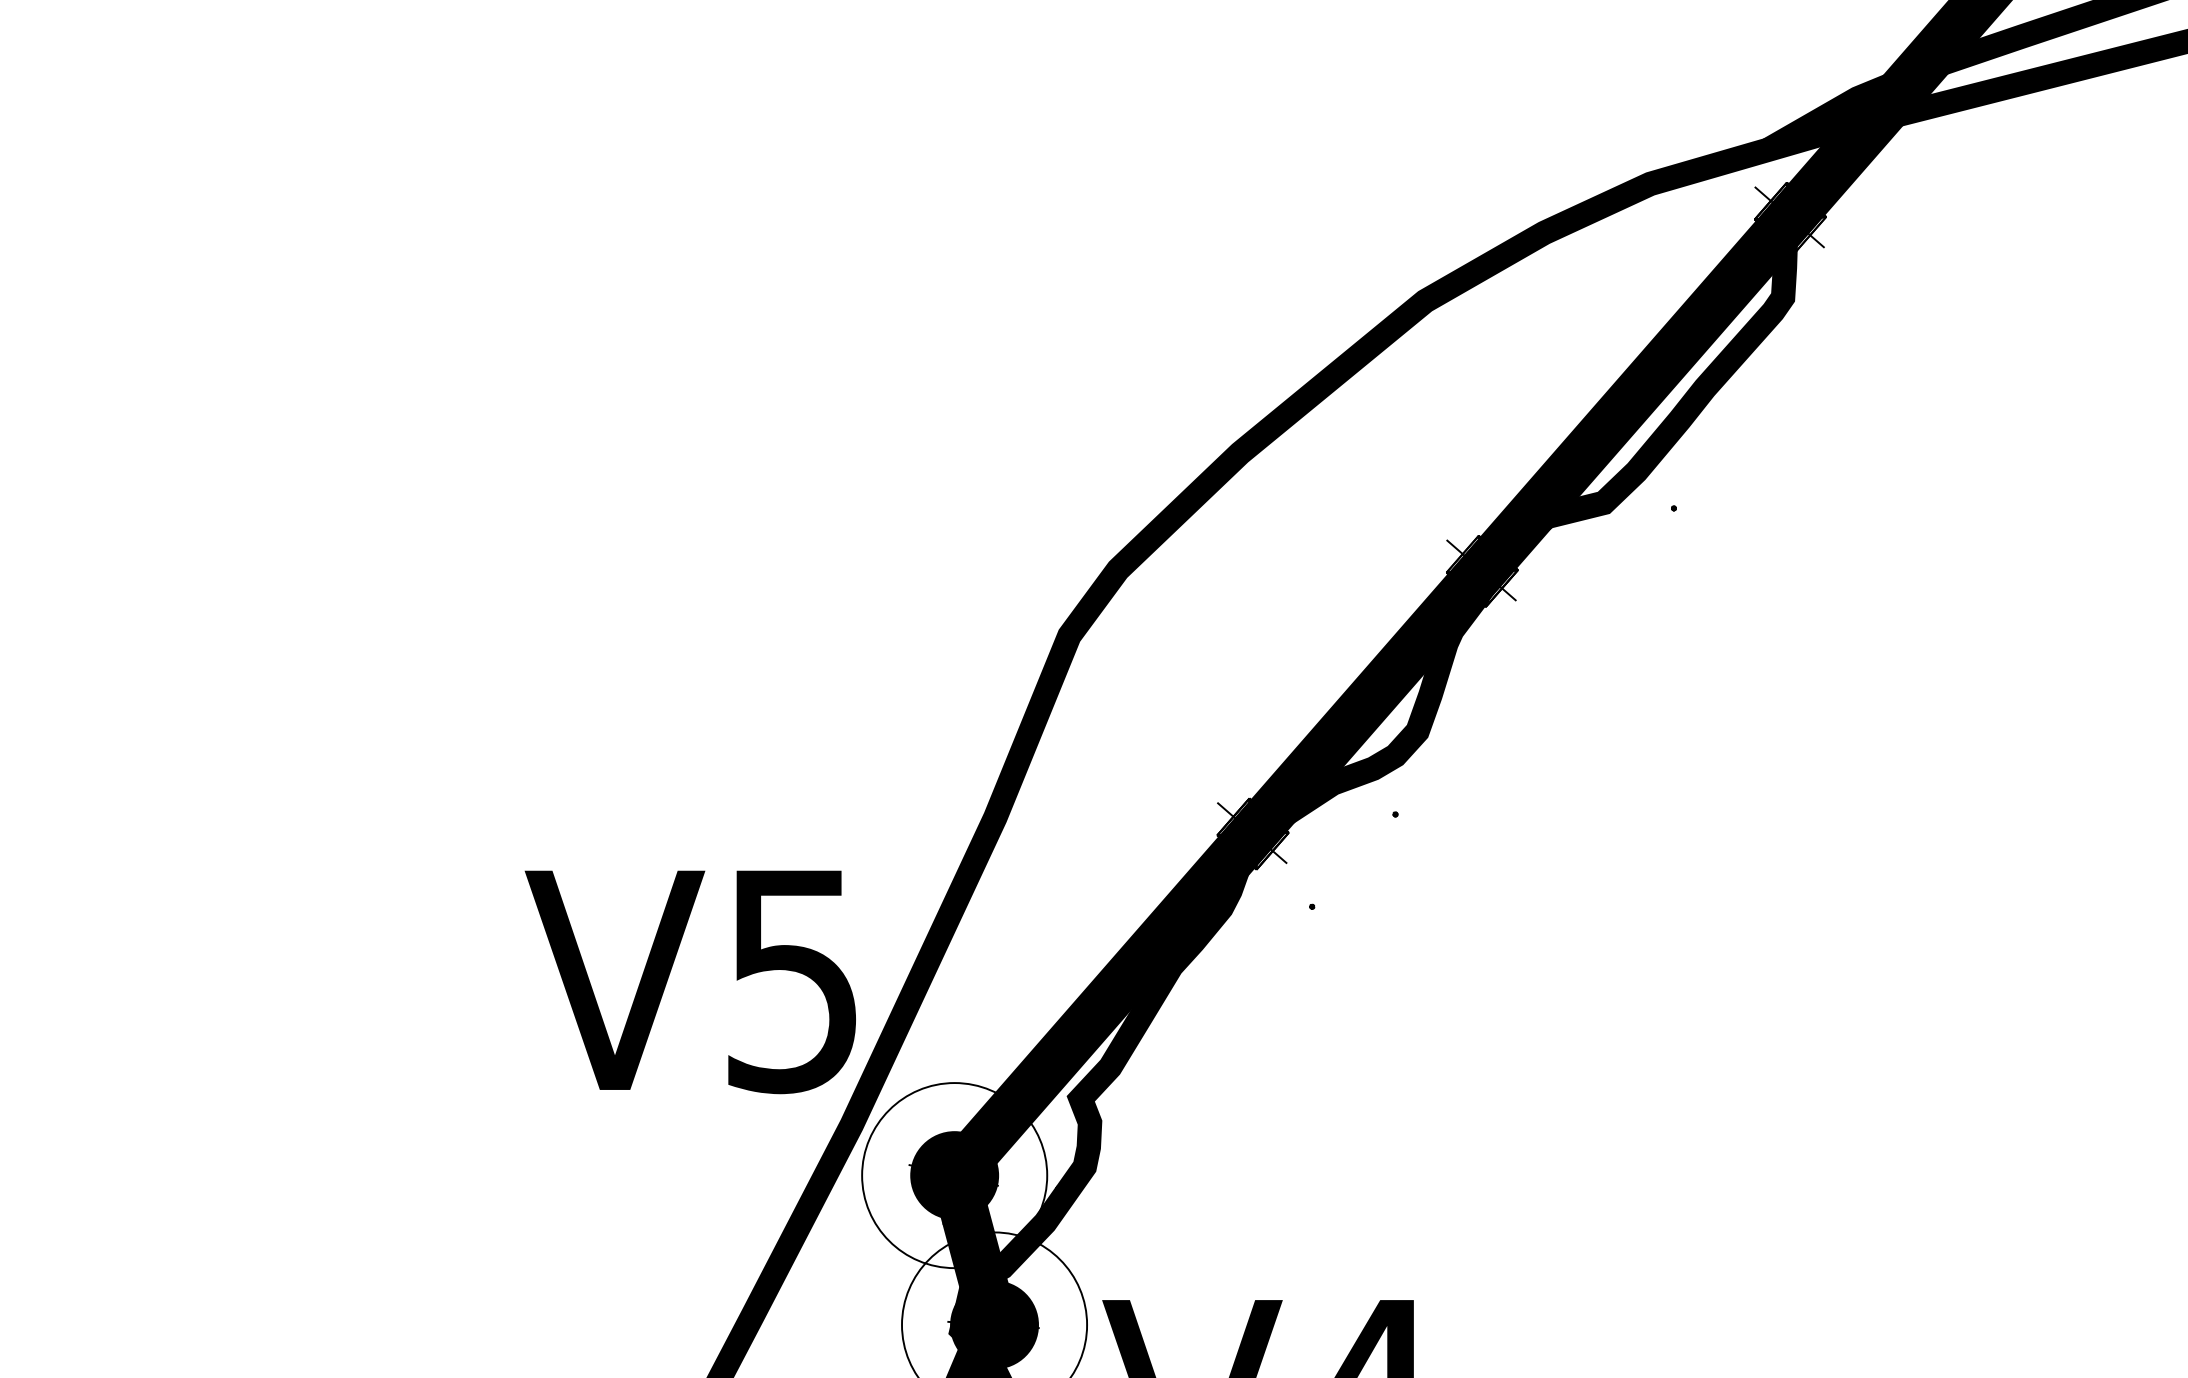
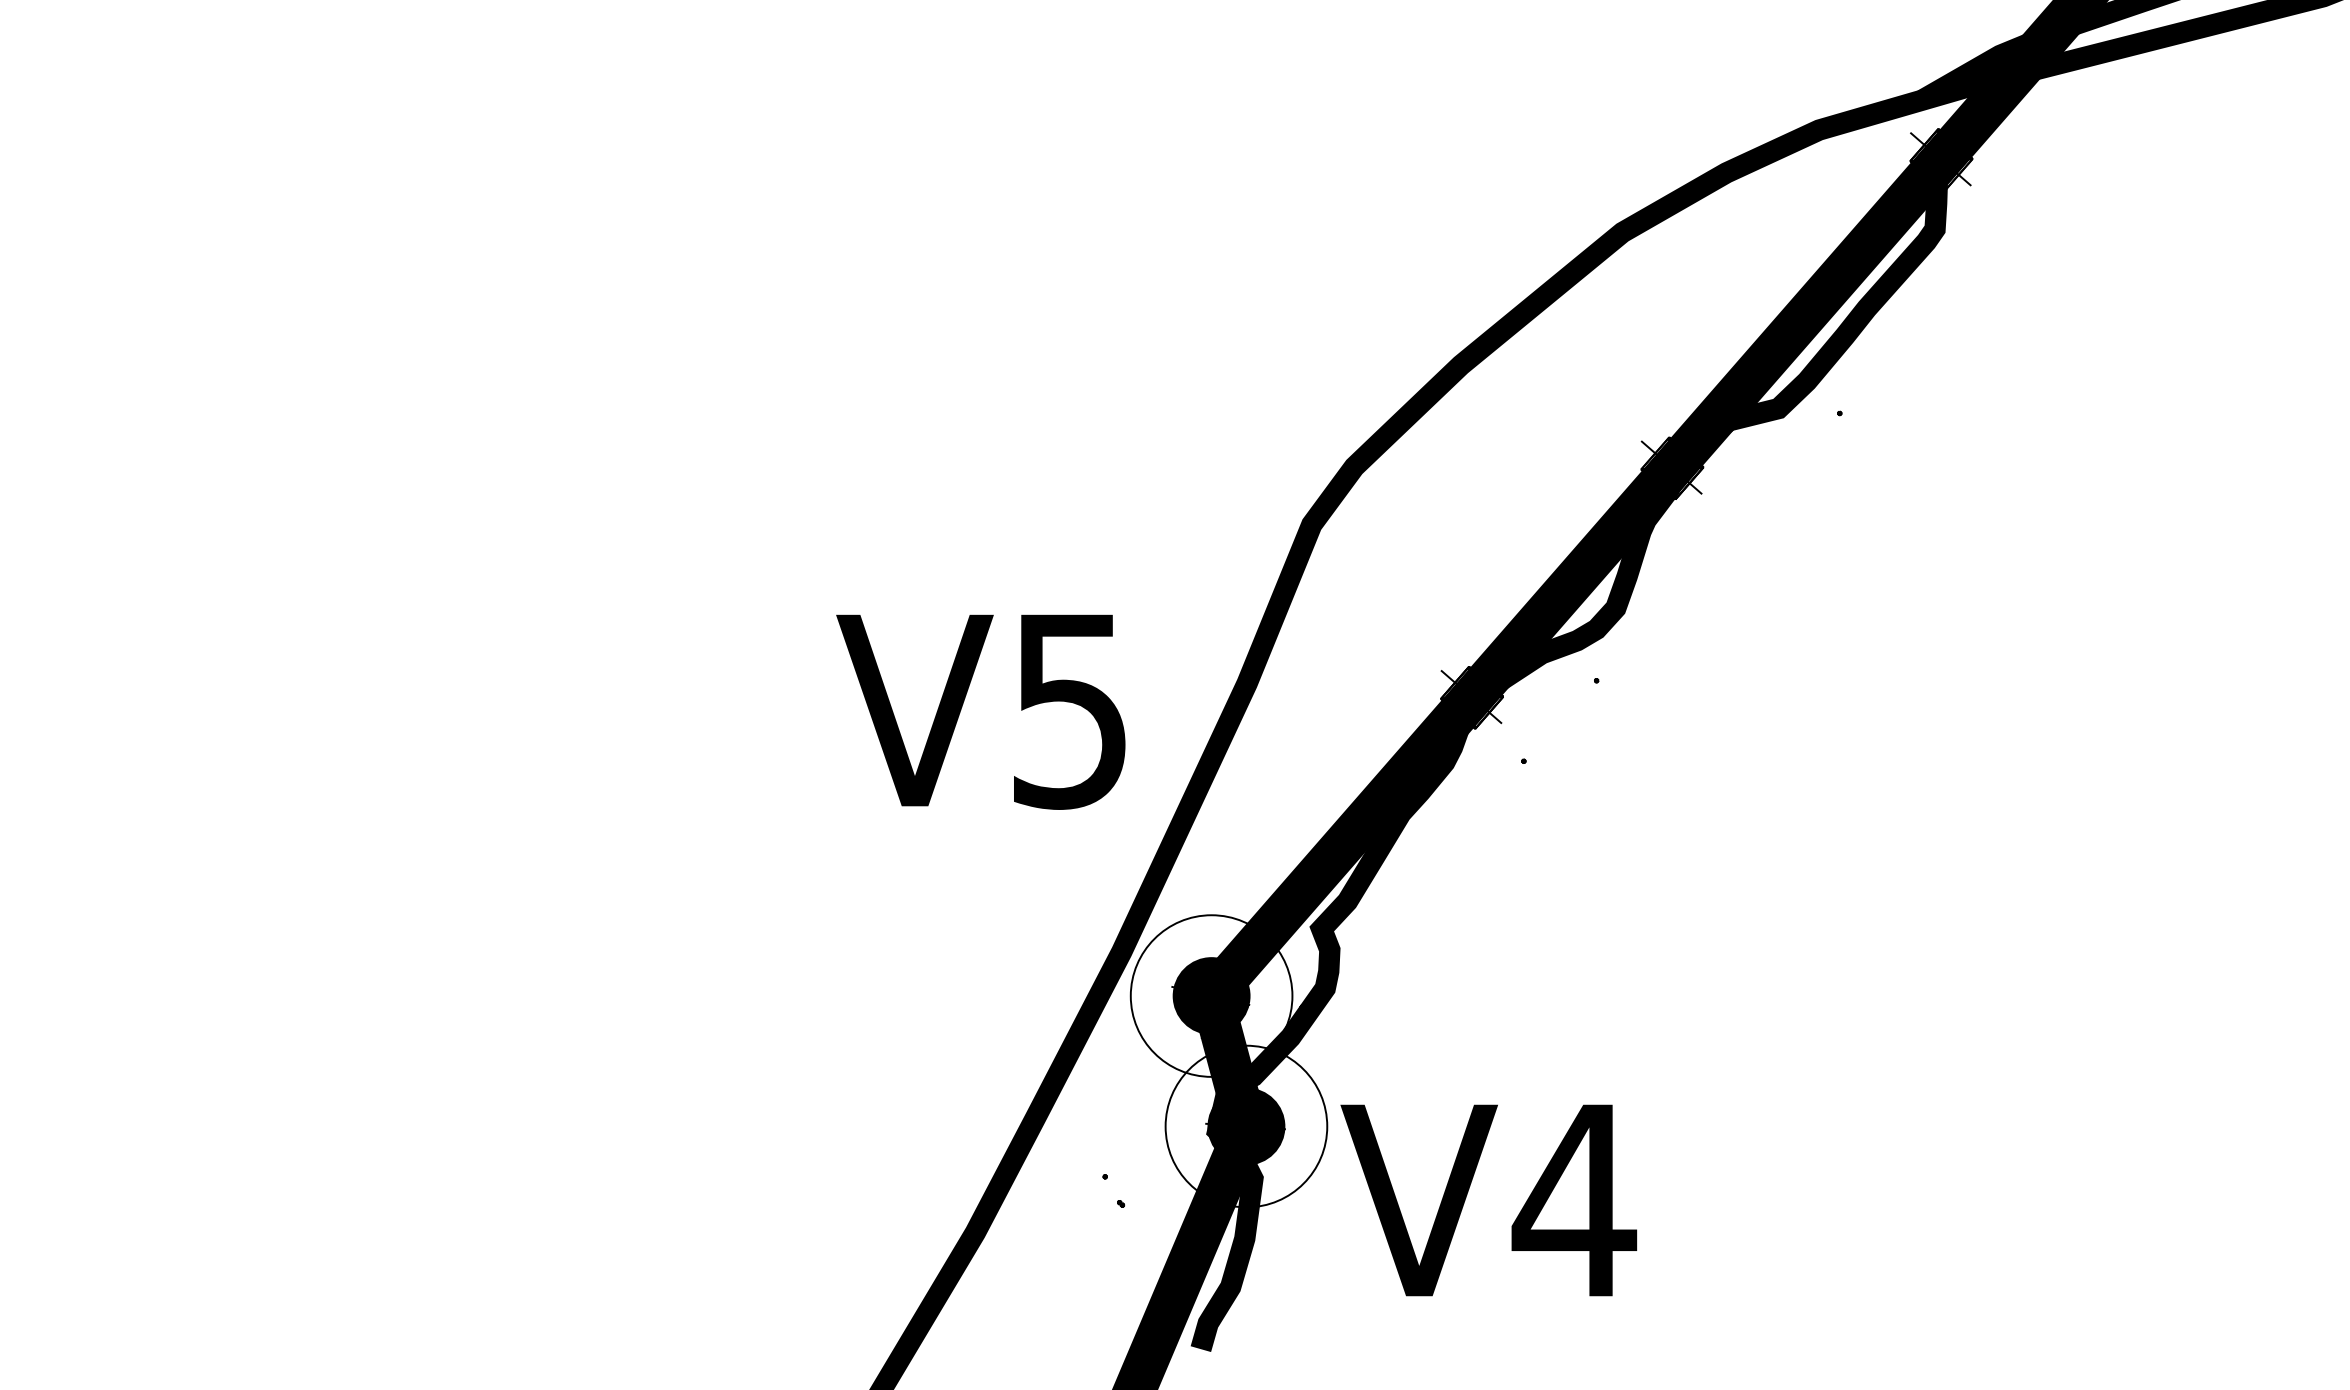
text: (690, 981) -> (980, 711), moved

